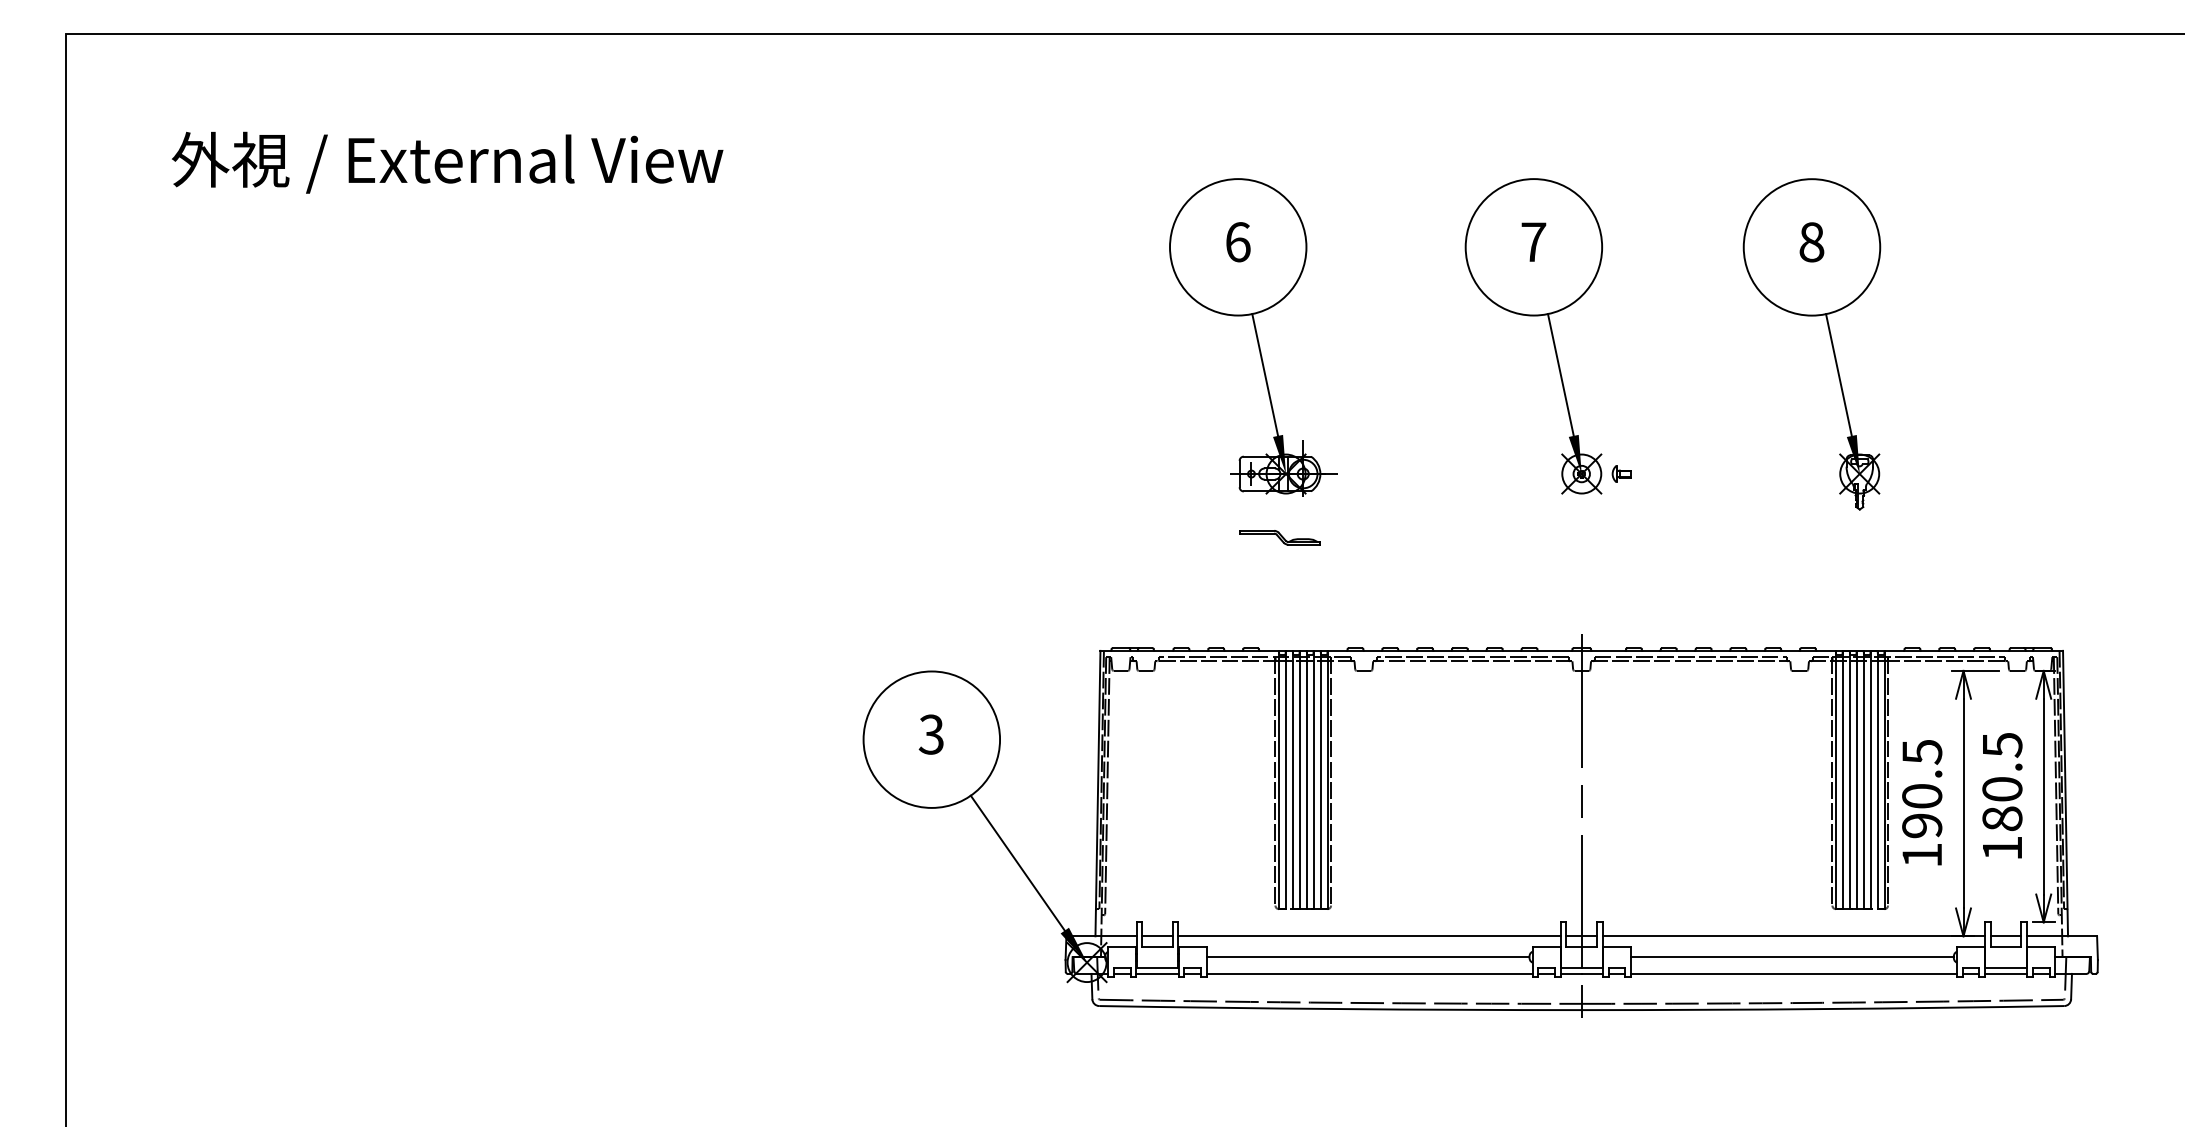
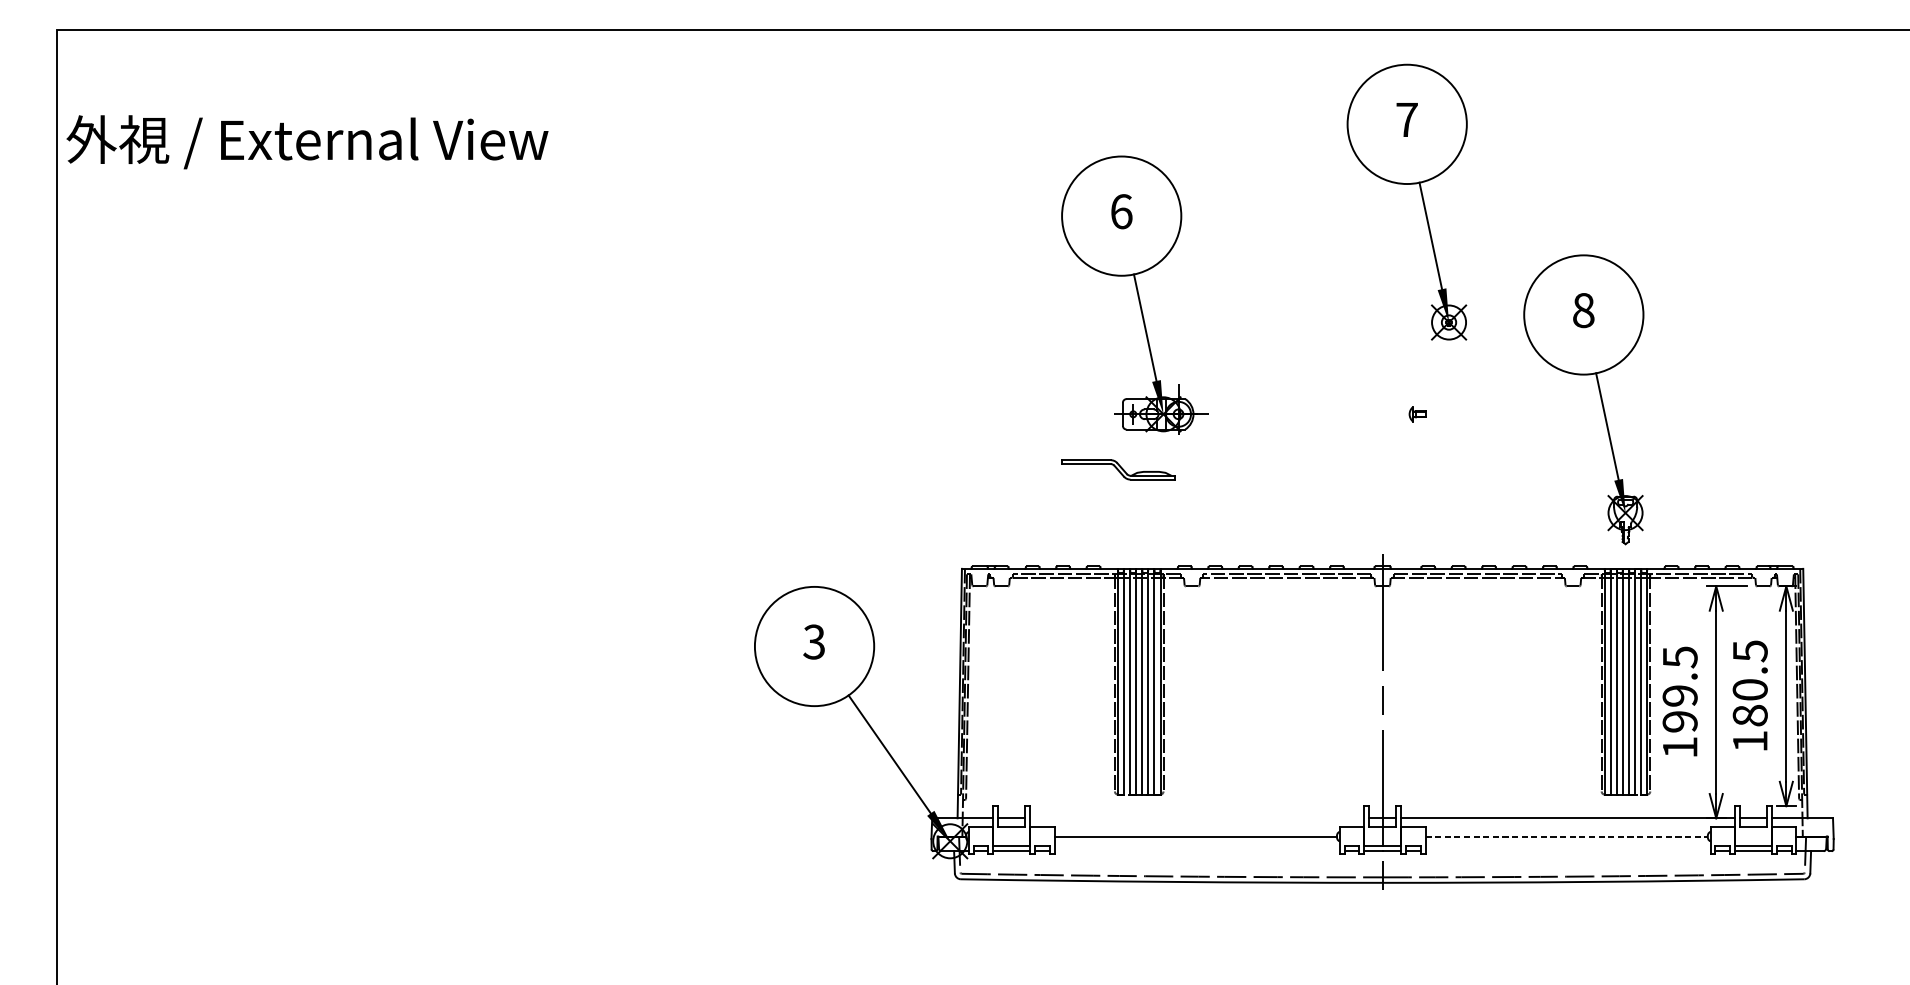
text: (447, 162) -> (307, 142), moved
part: (1550, 331) -> (1421, 197), moved
part: (1253, 337) -> (1135, 294), moved
part: (1830, 341) -> (1600, 397), moved
part: (1279, 537) -> (1118, 469), size x1.6
text: (1922, 796) -> (1680, 696), 190.5 -> 199.5
line: (1369, 936) -> (1197, 818), removed
line: (1792, 957) -> (1566, 836), solid -> dashed
line: (1369, 973) -> (1197, 850), removed
line: (1793, 973) -> (1567, 850), removed

